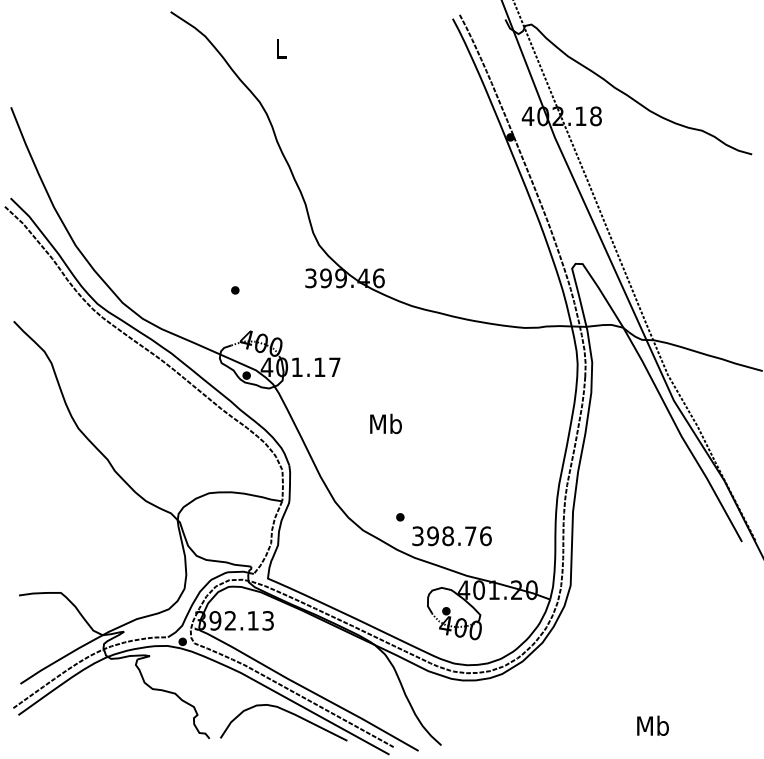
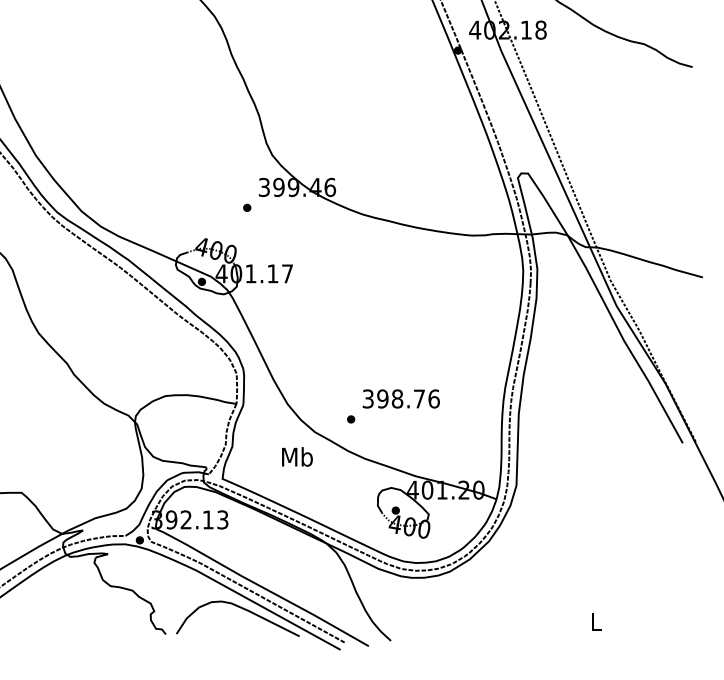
part: (235, 290) -> (247, 207), moved
text: (385, 423) -> (296, 456), moved
text: (451, 536) -> (400, 399), moved
text: (652, 725) -> (595, 621), Mb -> L

